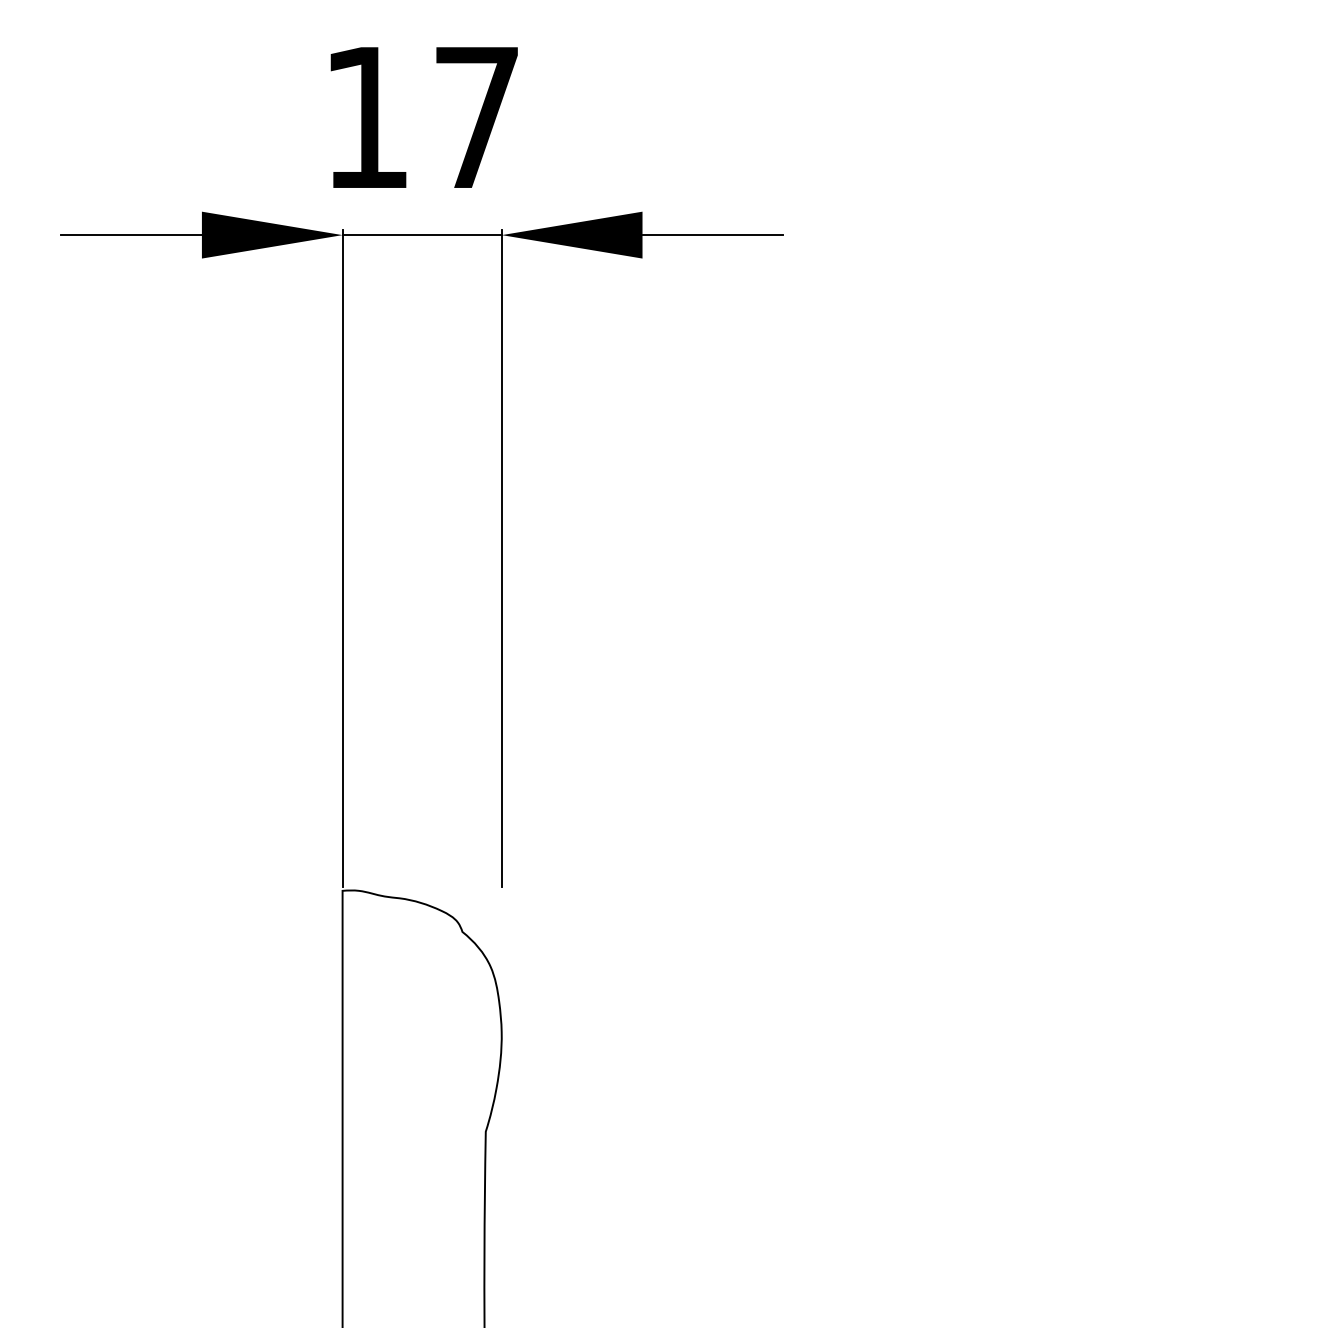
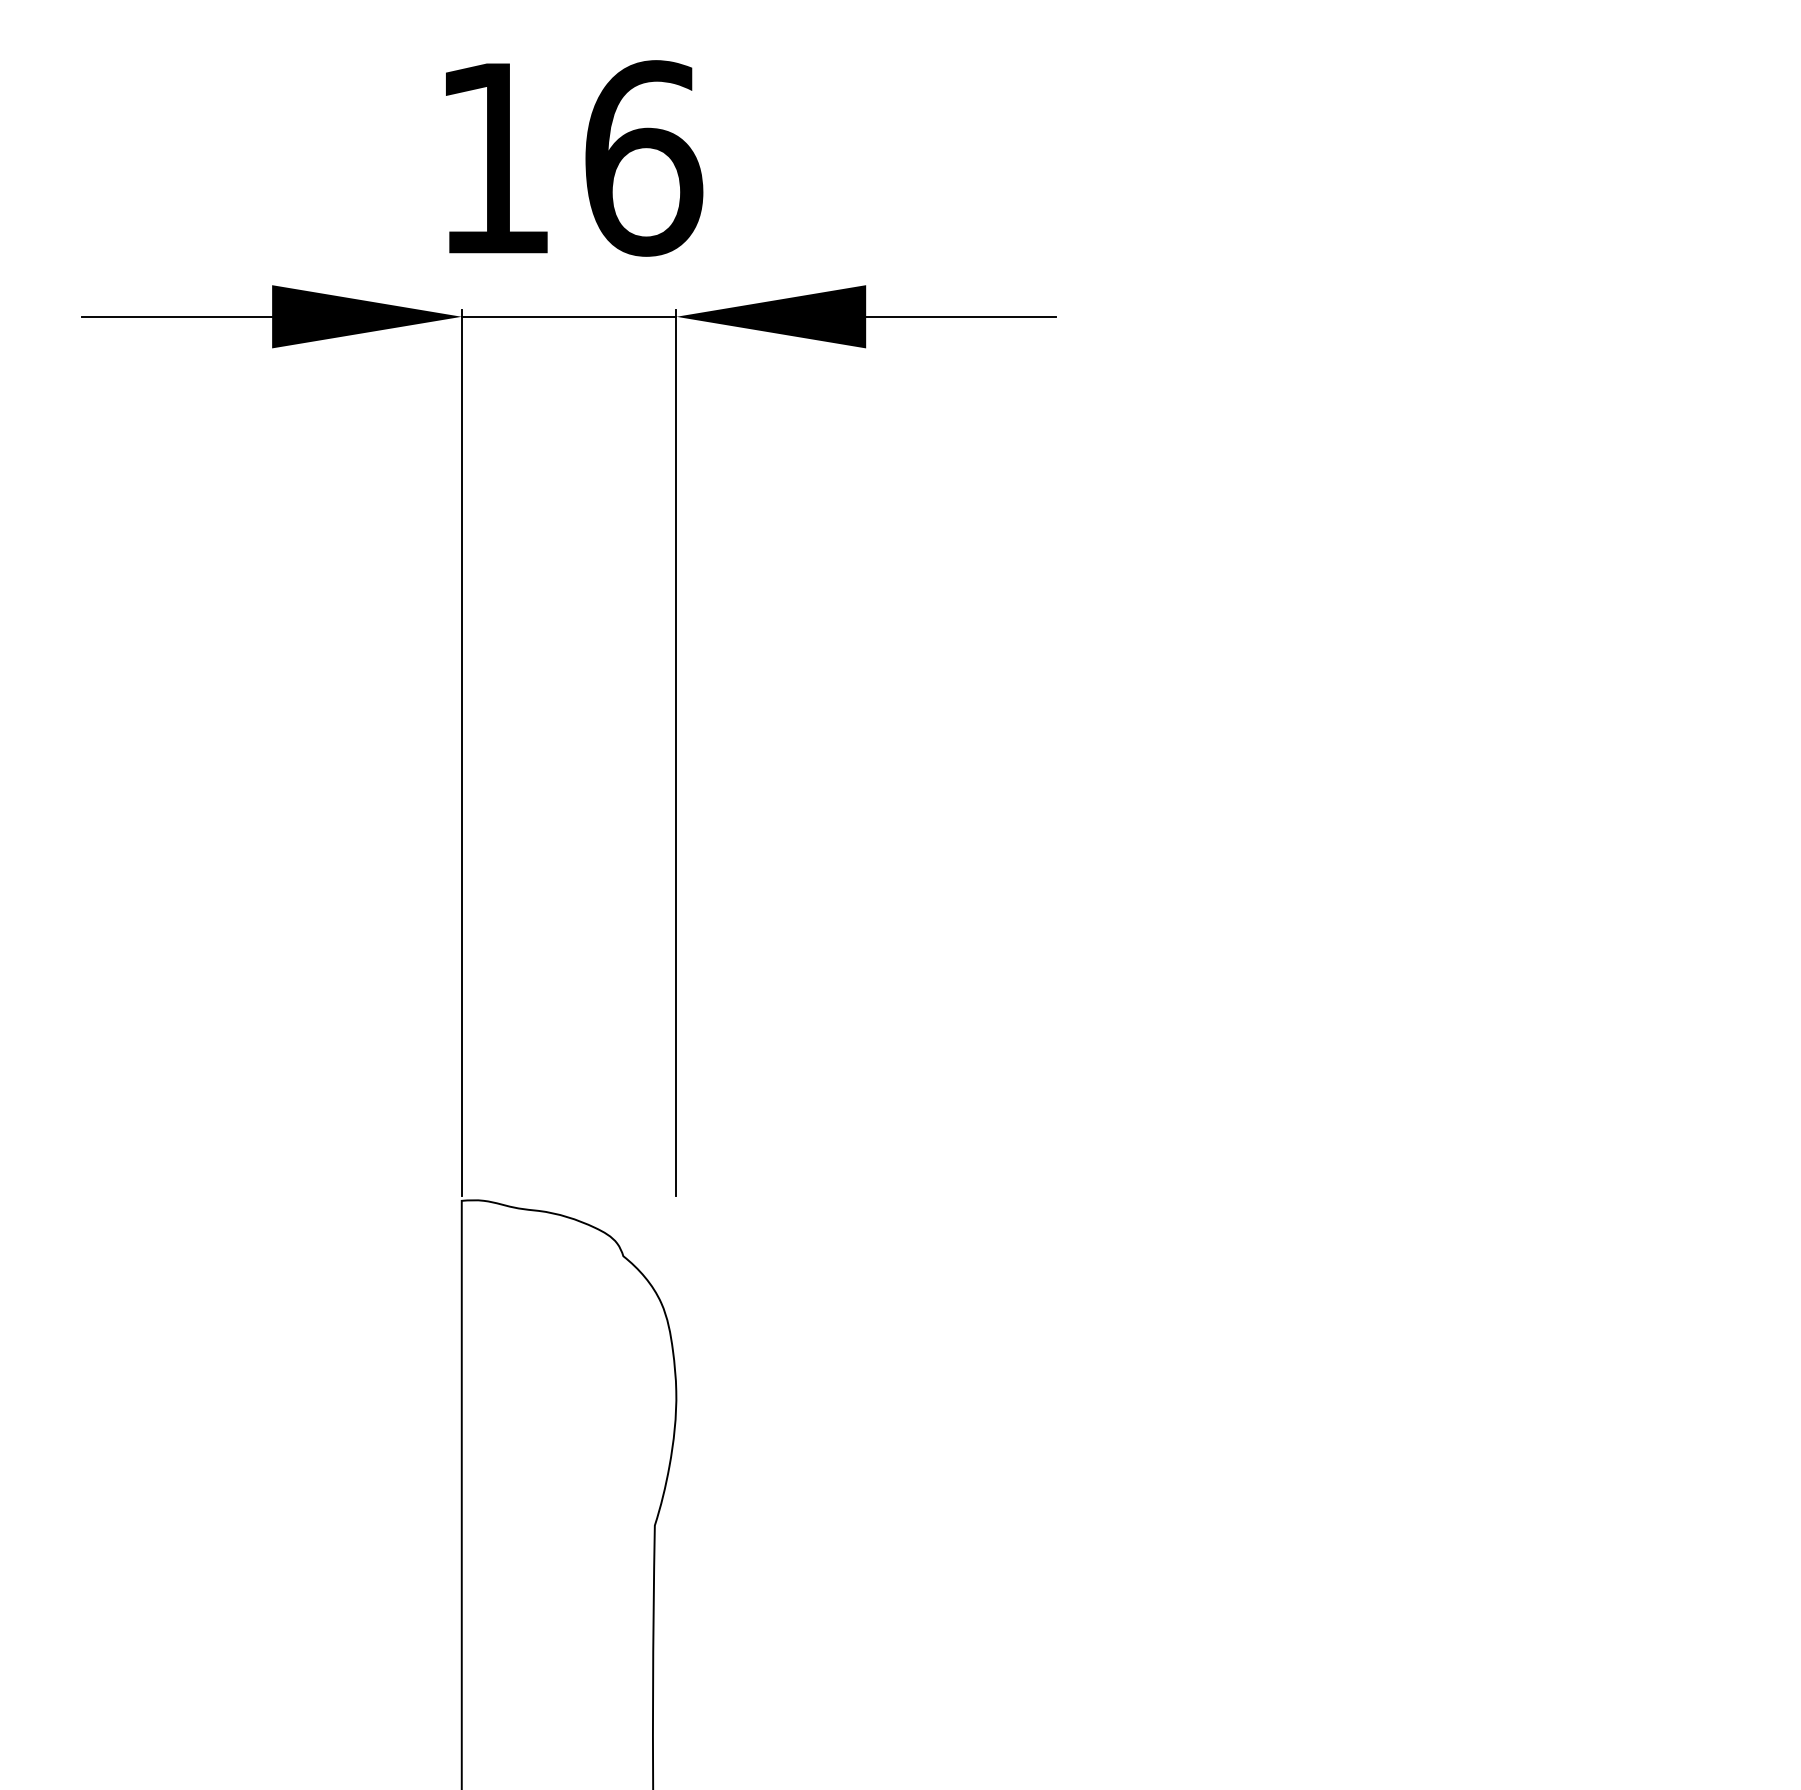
text: (477, 117) -> (643, 158), 17 -> 16

